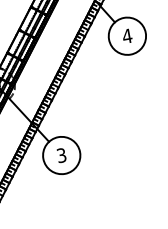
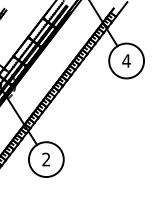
text: (61, 155) -> (46, 159), 3 -> 2

